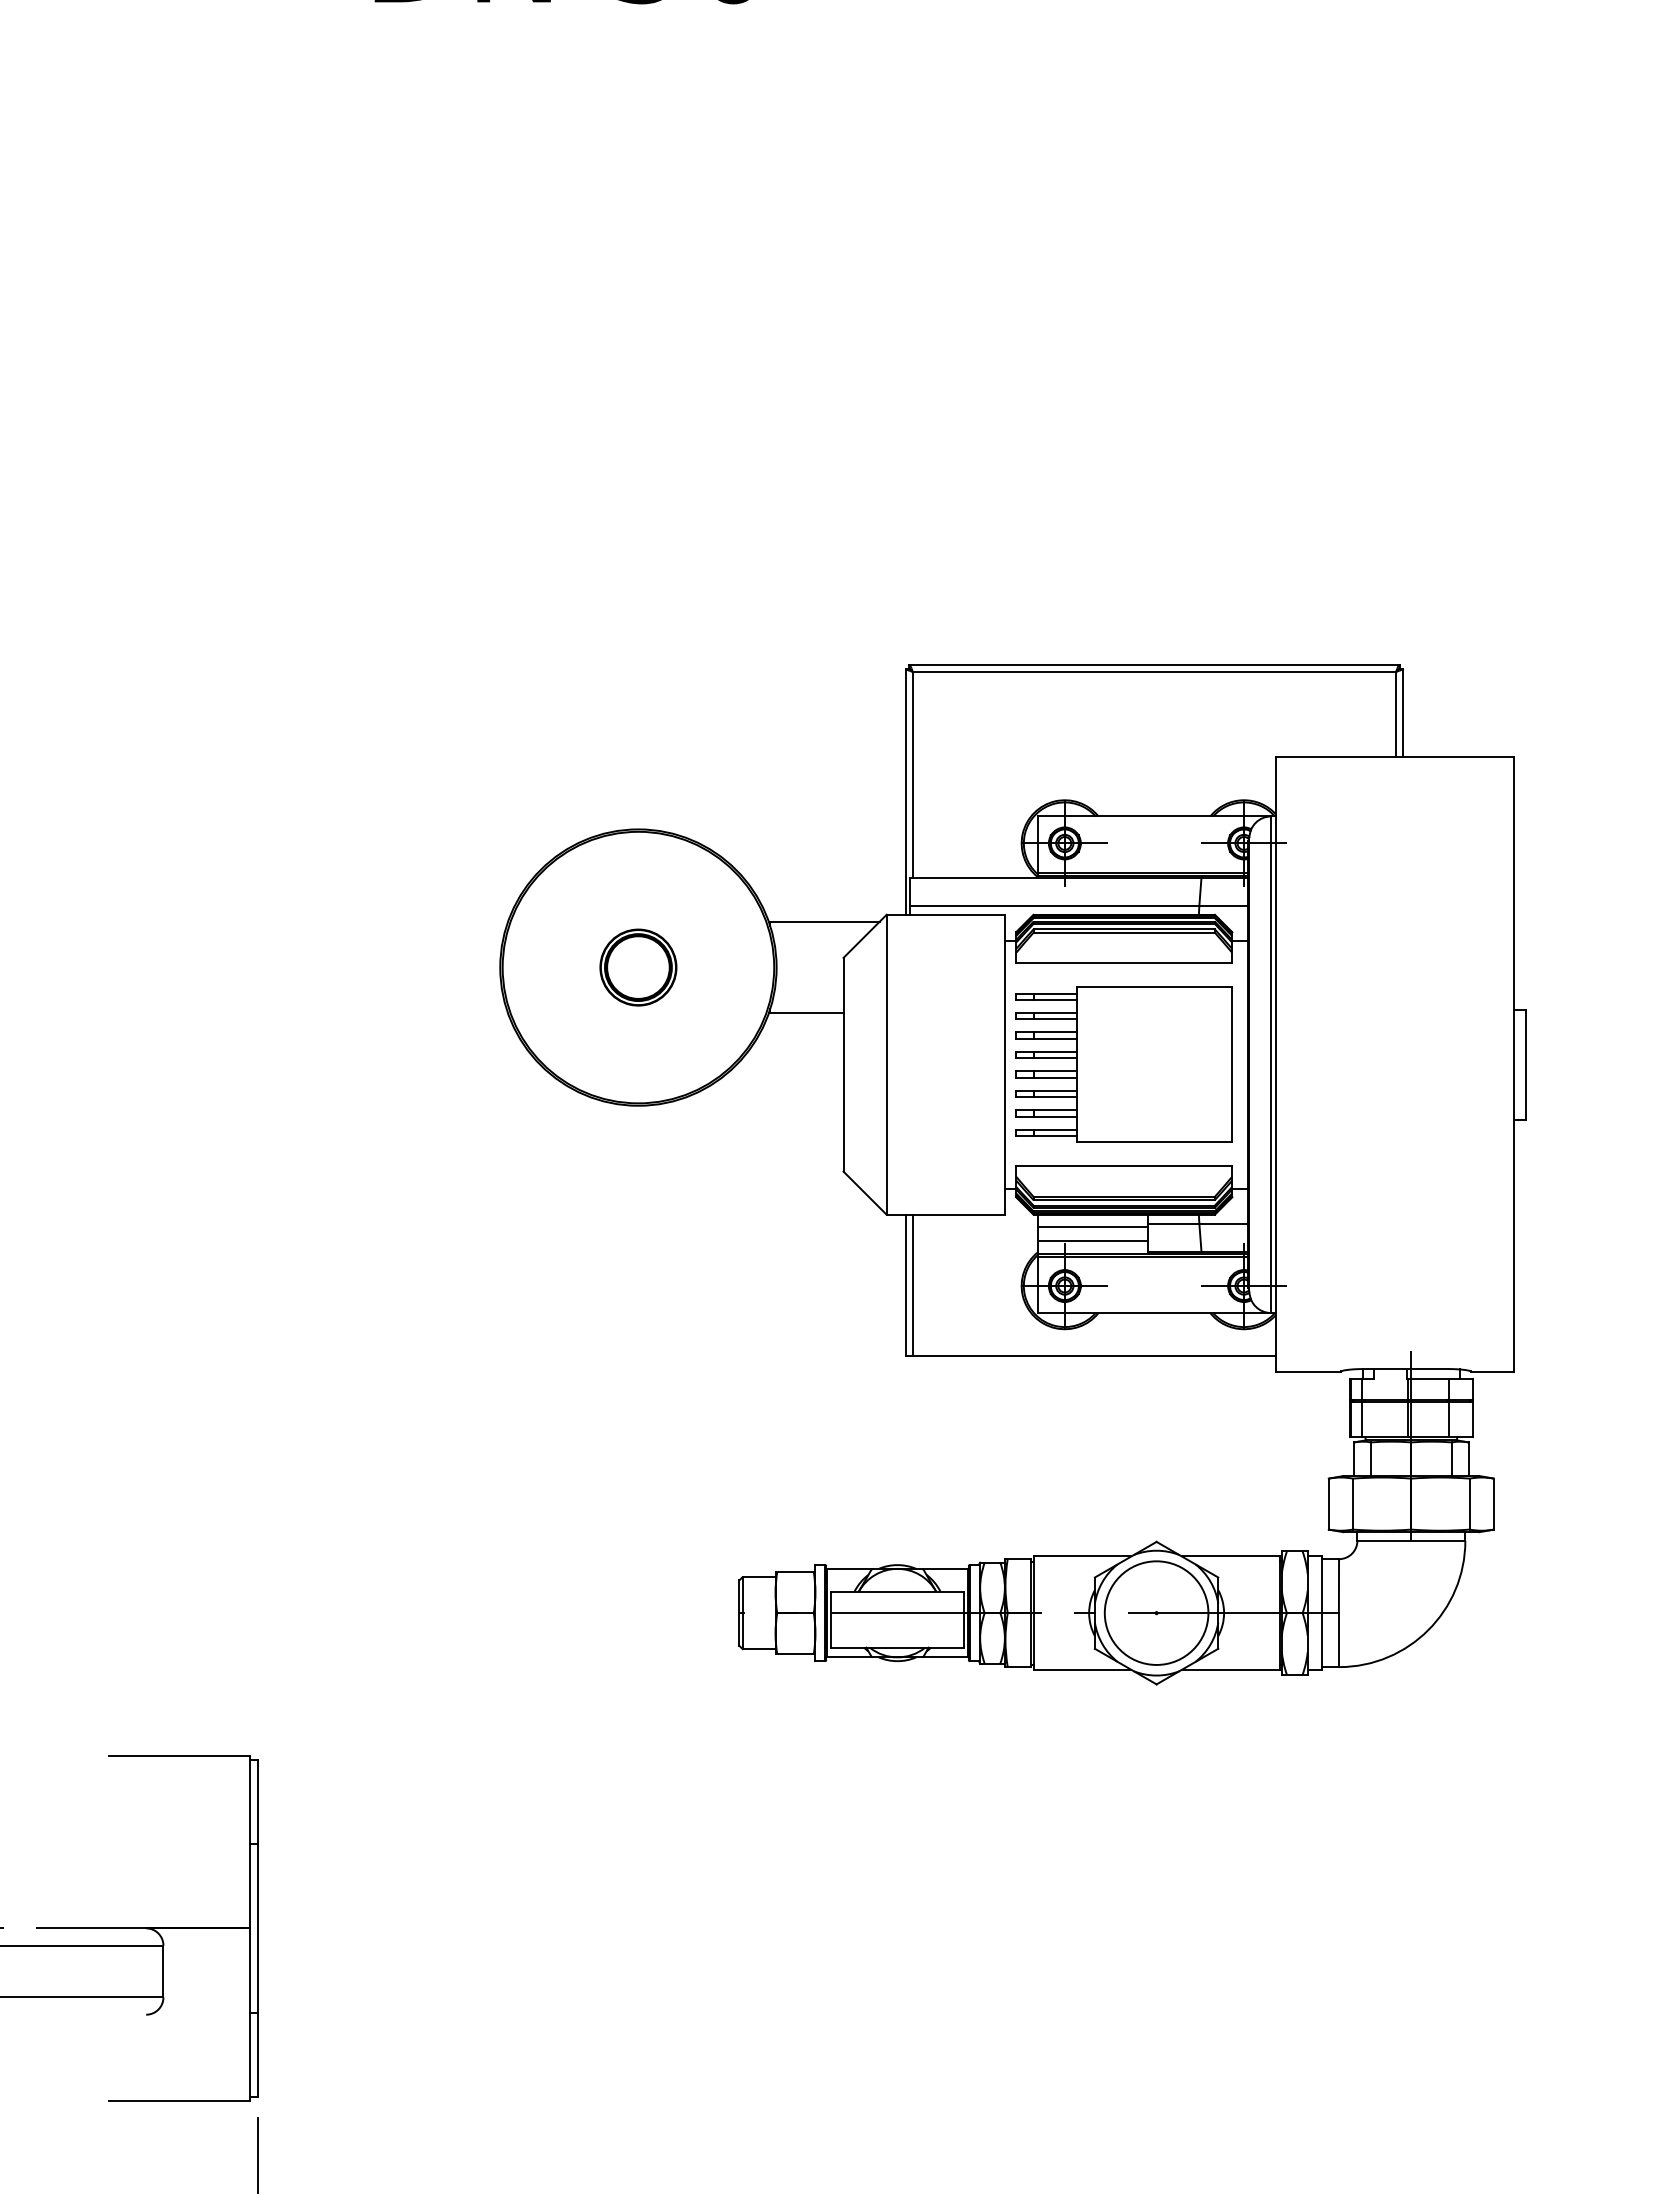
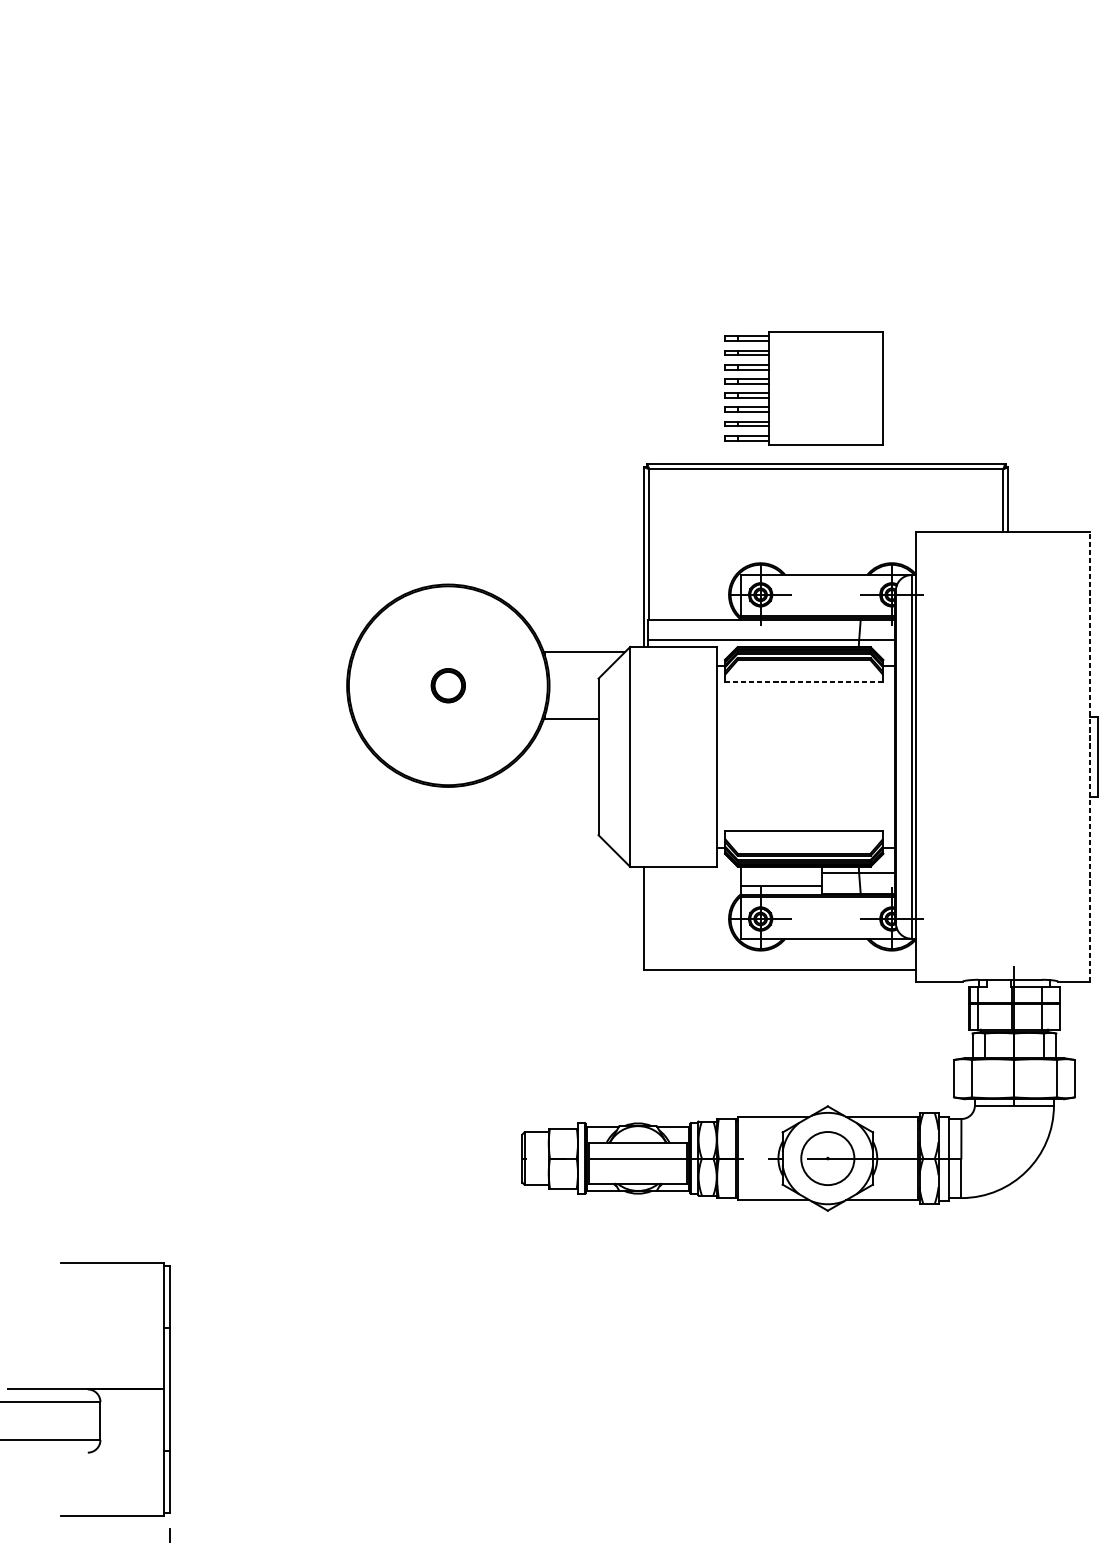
line: (1124, 963) -> (804, 682), solid -> dashed
part: (638, 967) -> (448, 685), size x0.6
part: (1123, 1064) -> (803, 388), moved
line: (1513, 1064) -> (1089, 756), solid -> dashed
line: (1092, 1226) -> (780, 875), removed
line: (912, 1285) -> (649, 918), removed
circle: (1156, 1612) -> (827, 1158), size x0.7

